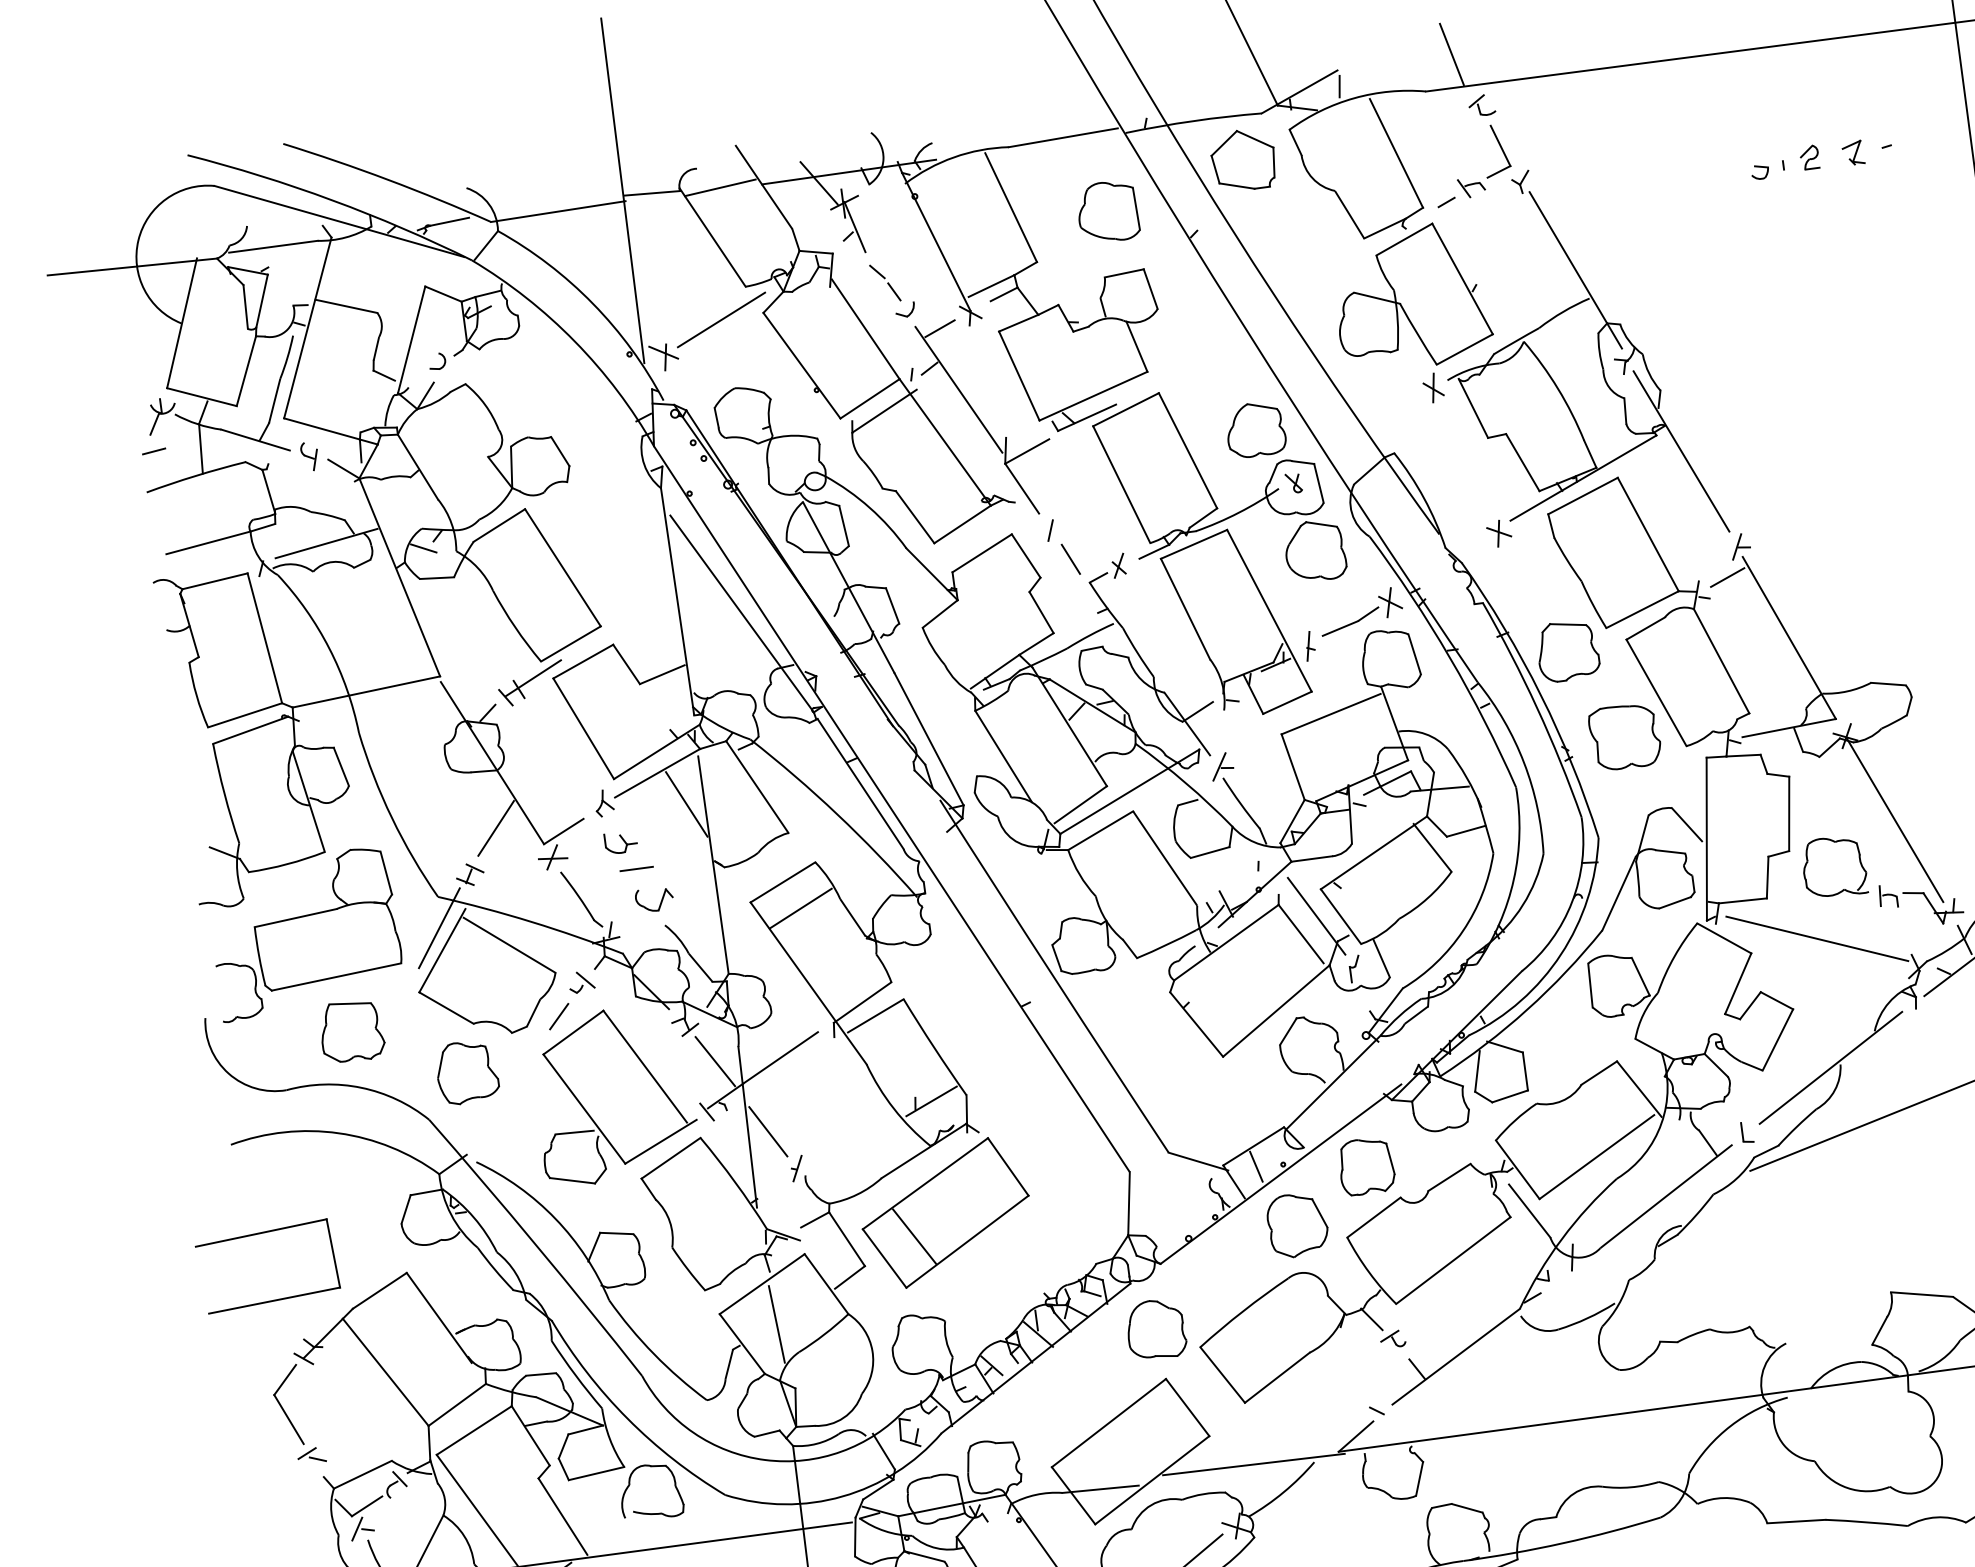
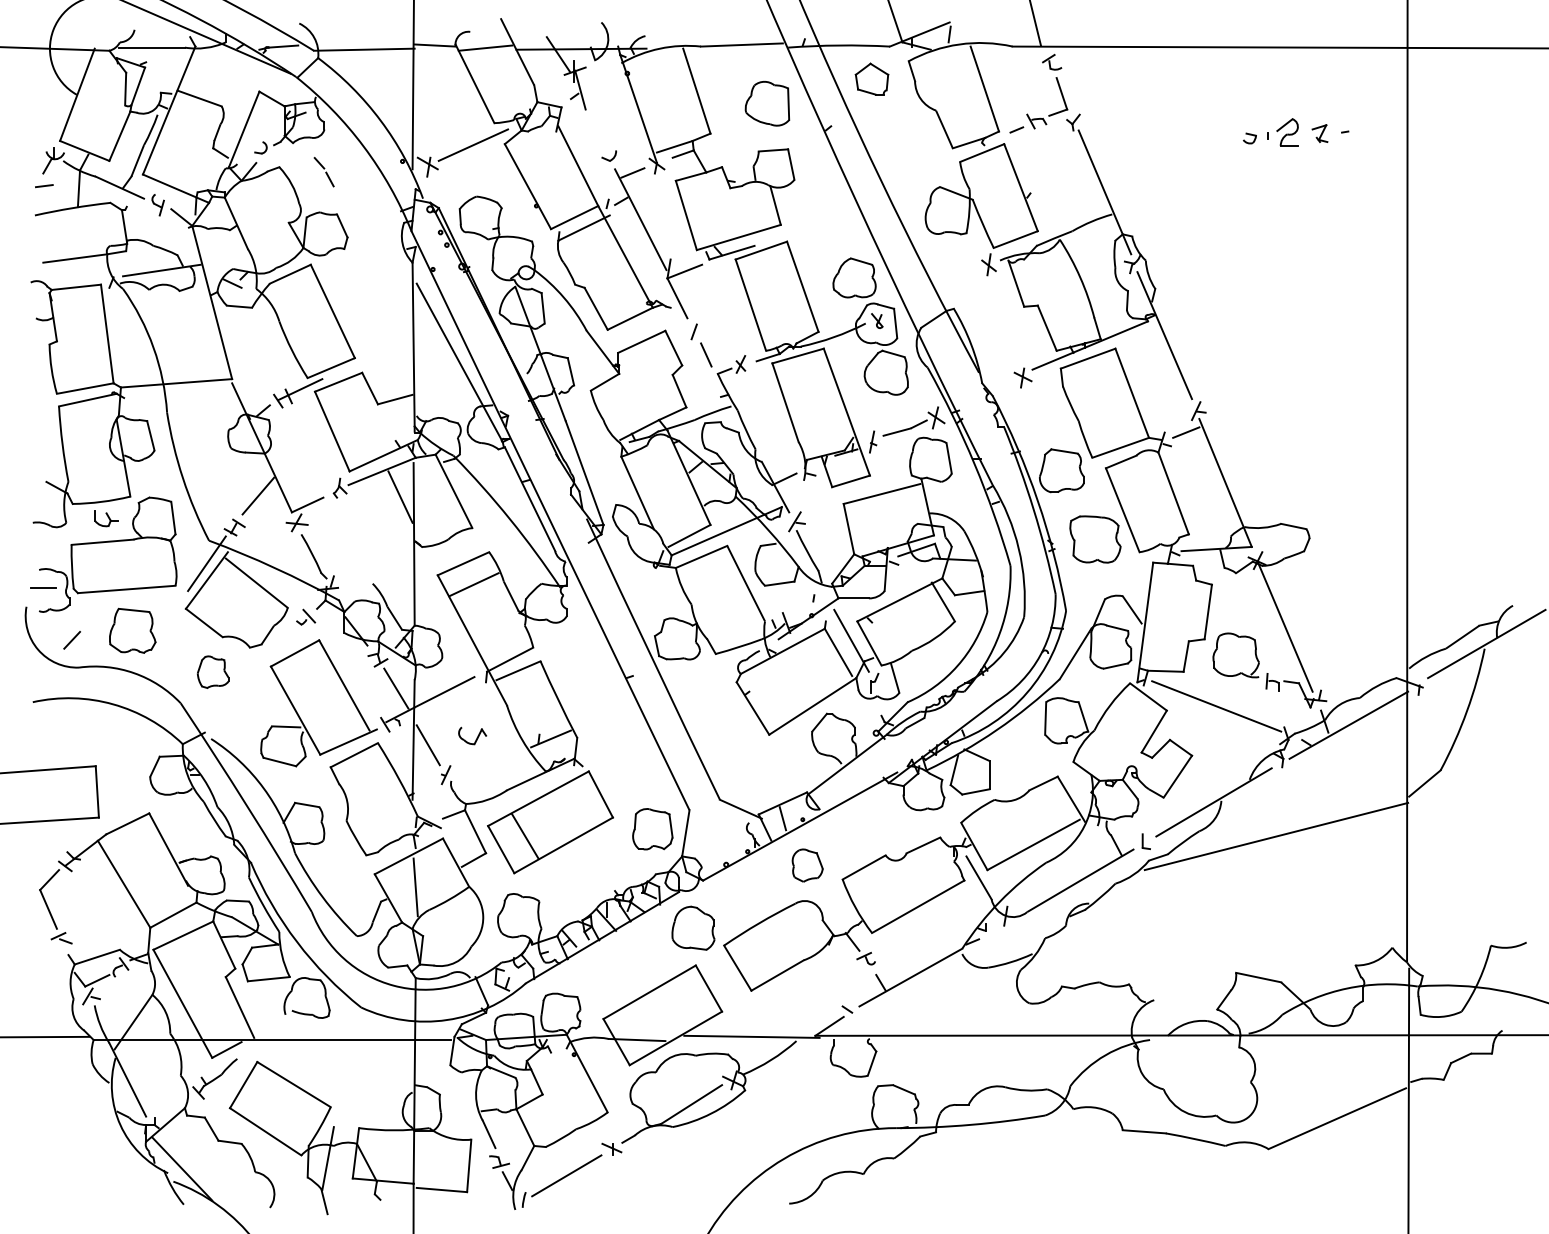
part: (1809, 157) -> (1287, 132), size x1.6
part: (1242, 160) -> (871, 79), size x0.7
part: (884, 283) -> (323, 172), moved
part: (620, 842) -> (106, 518), moved
line: (636, 868) -> (43, 587), moved
part: (654, 899) -> (472, 735), moved
line: (558, 1016) -> (71, 640), moved
part: (466, 1071) -> (212, 671), size x0.7
part: (1366, 1166) -> (652, 829), moved
part: (1297, 1225) -> (807, 865), size x0.7

